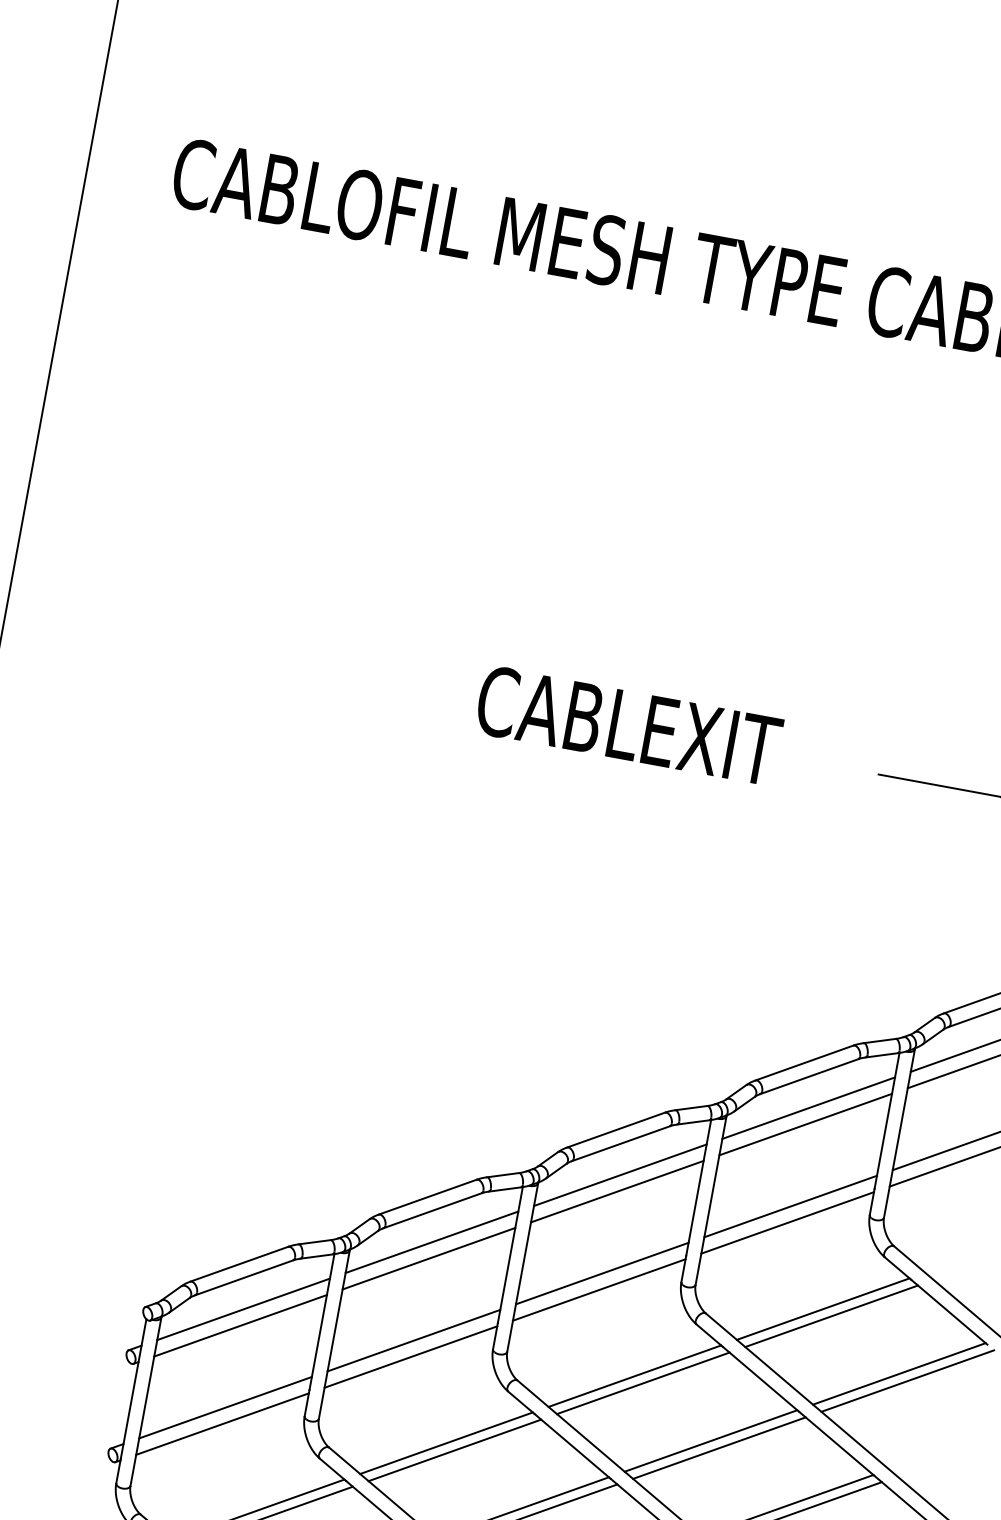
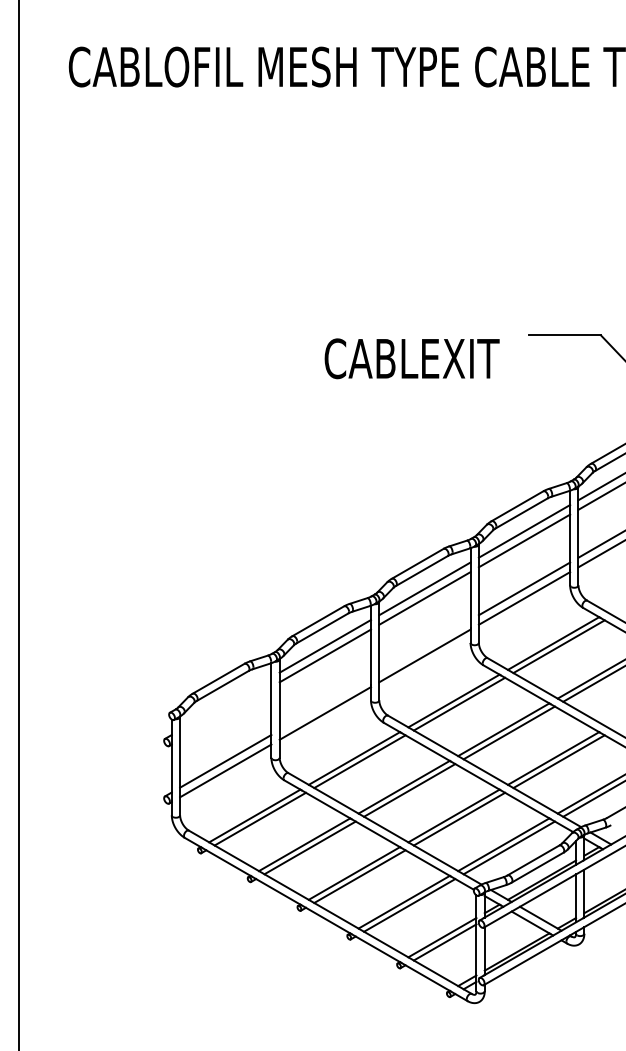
text: (627, 725) -> (411, 358), moved
line: (601, 1273) -> (424, 646), removed
line: (243, 1308) -> (225, 703), removed
line: (240, 1325) -> (225, 713), removed
line: (414, 1340) -> (325, 703), removed

